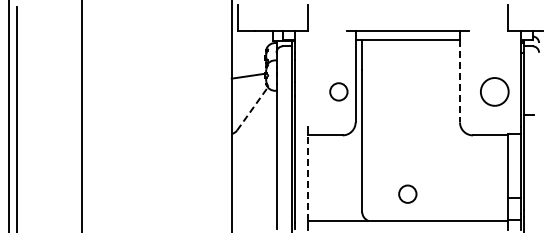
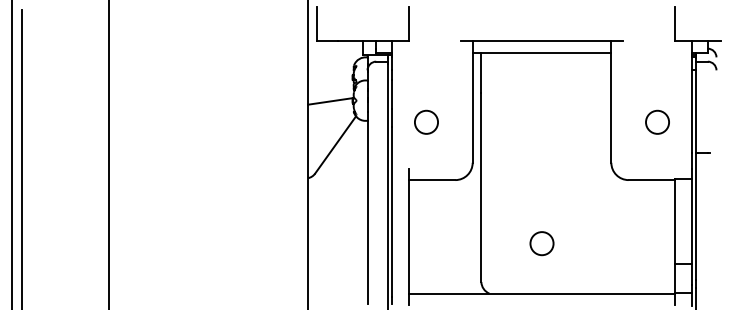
line: (459, 81) -> (610, 108), dashed -> solid
circle: (338, 91) -> (425, 121), moved
circle: (494, 91) -> (657, 121), size x0.62
line: (252, 108) -> (335, 144), dashed -> solid
line: (307, 178) -> (408, 237), dashed -> solid
circle: (407, 193) -> (541, 242), moved

